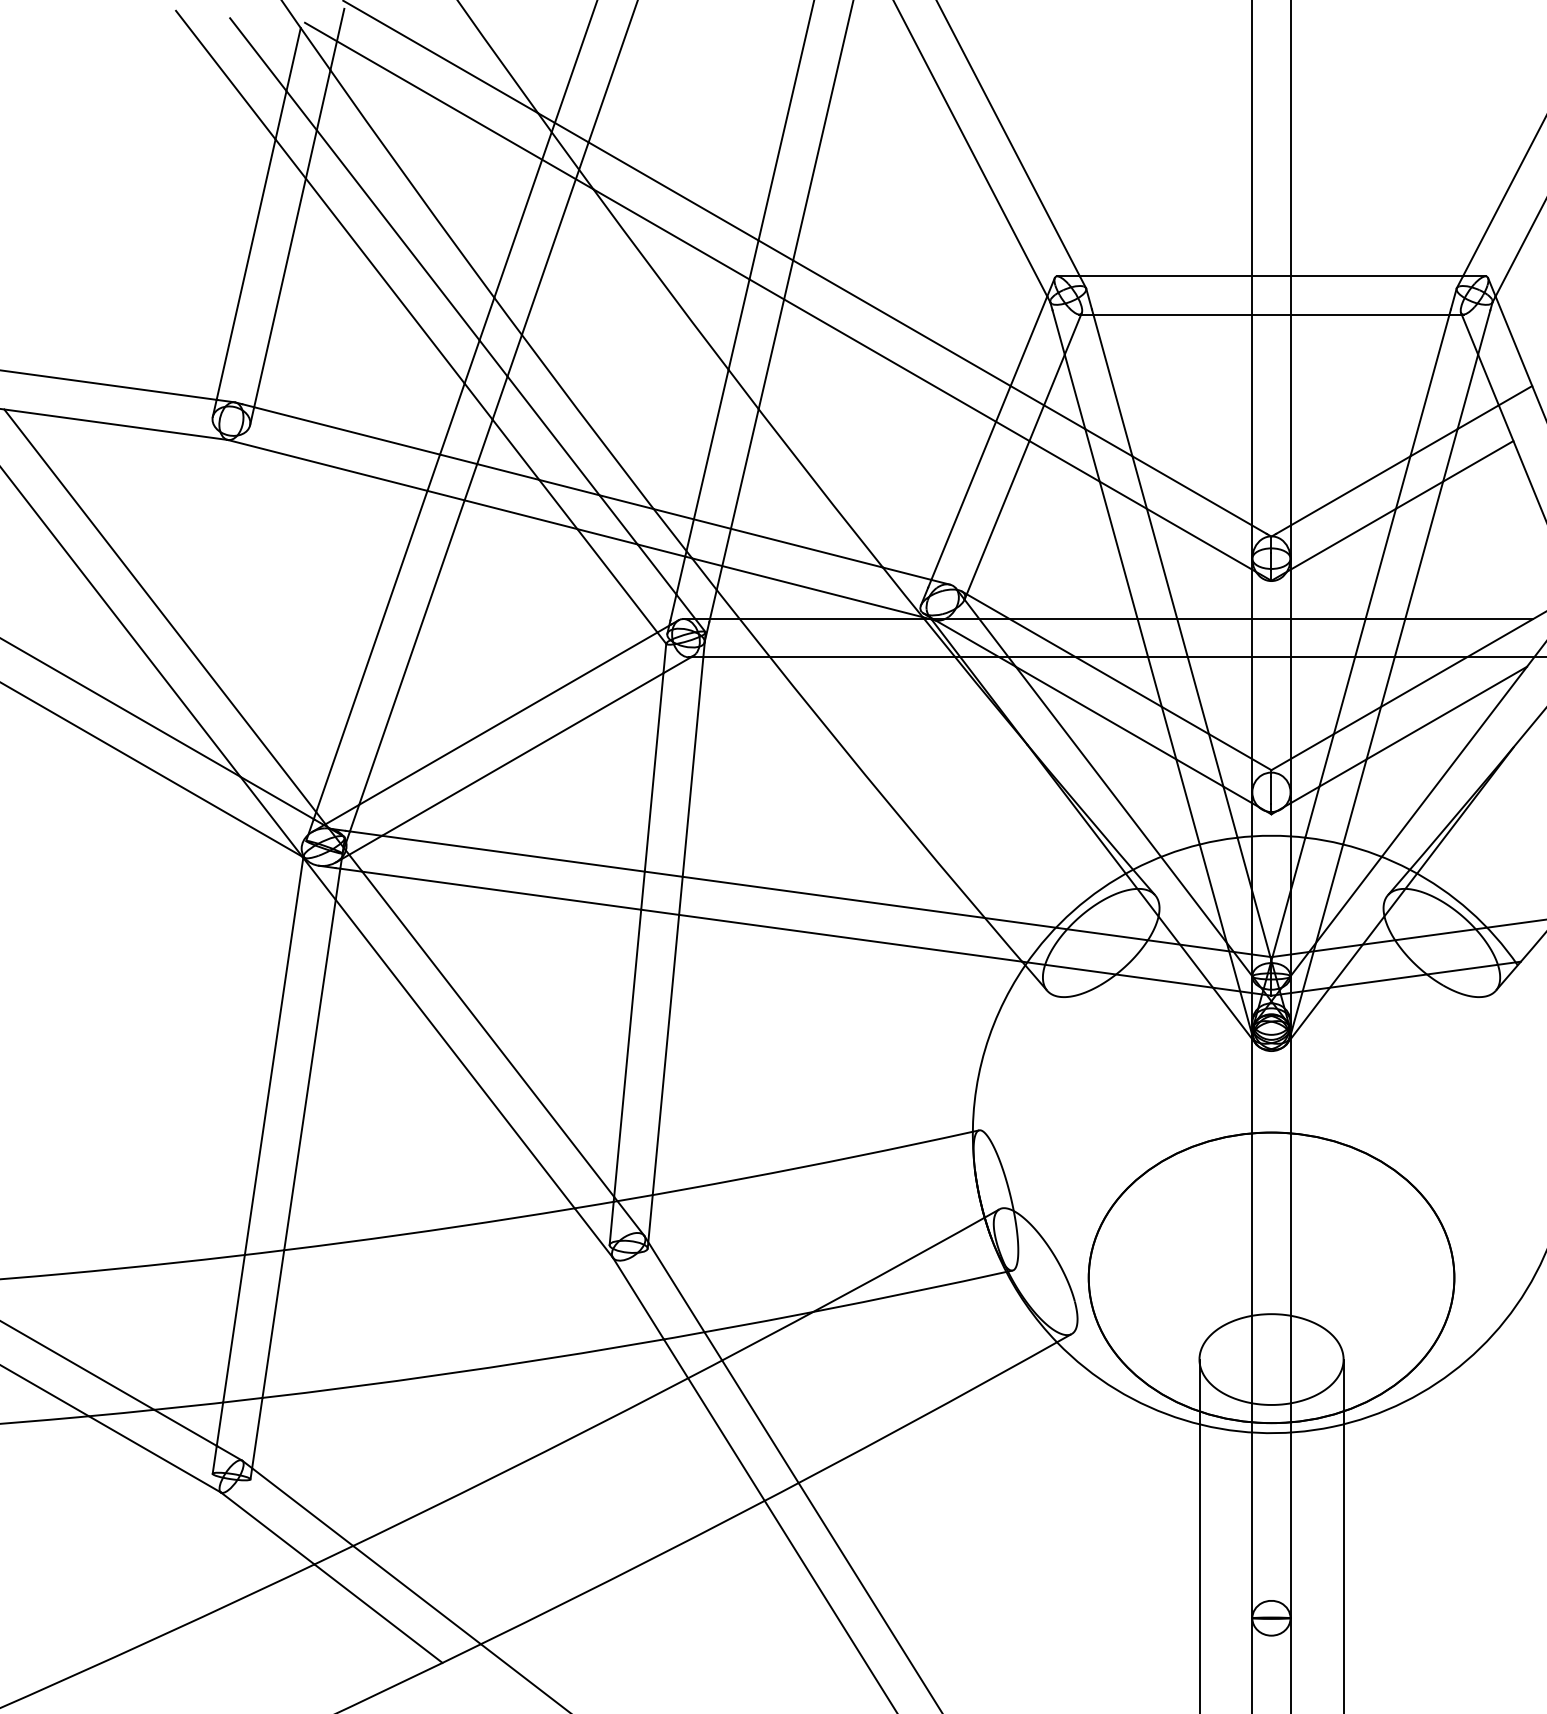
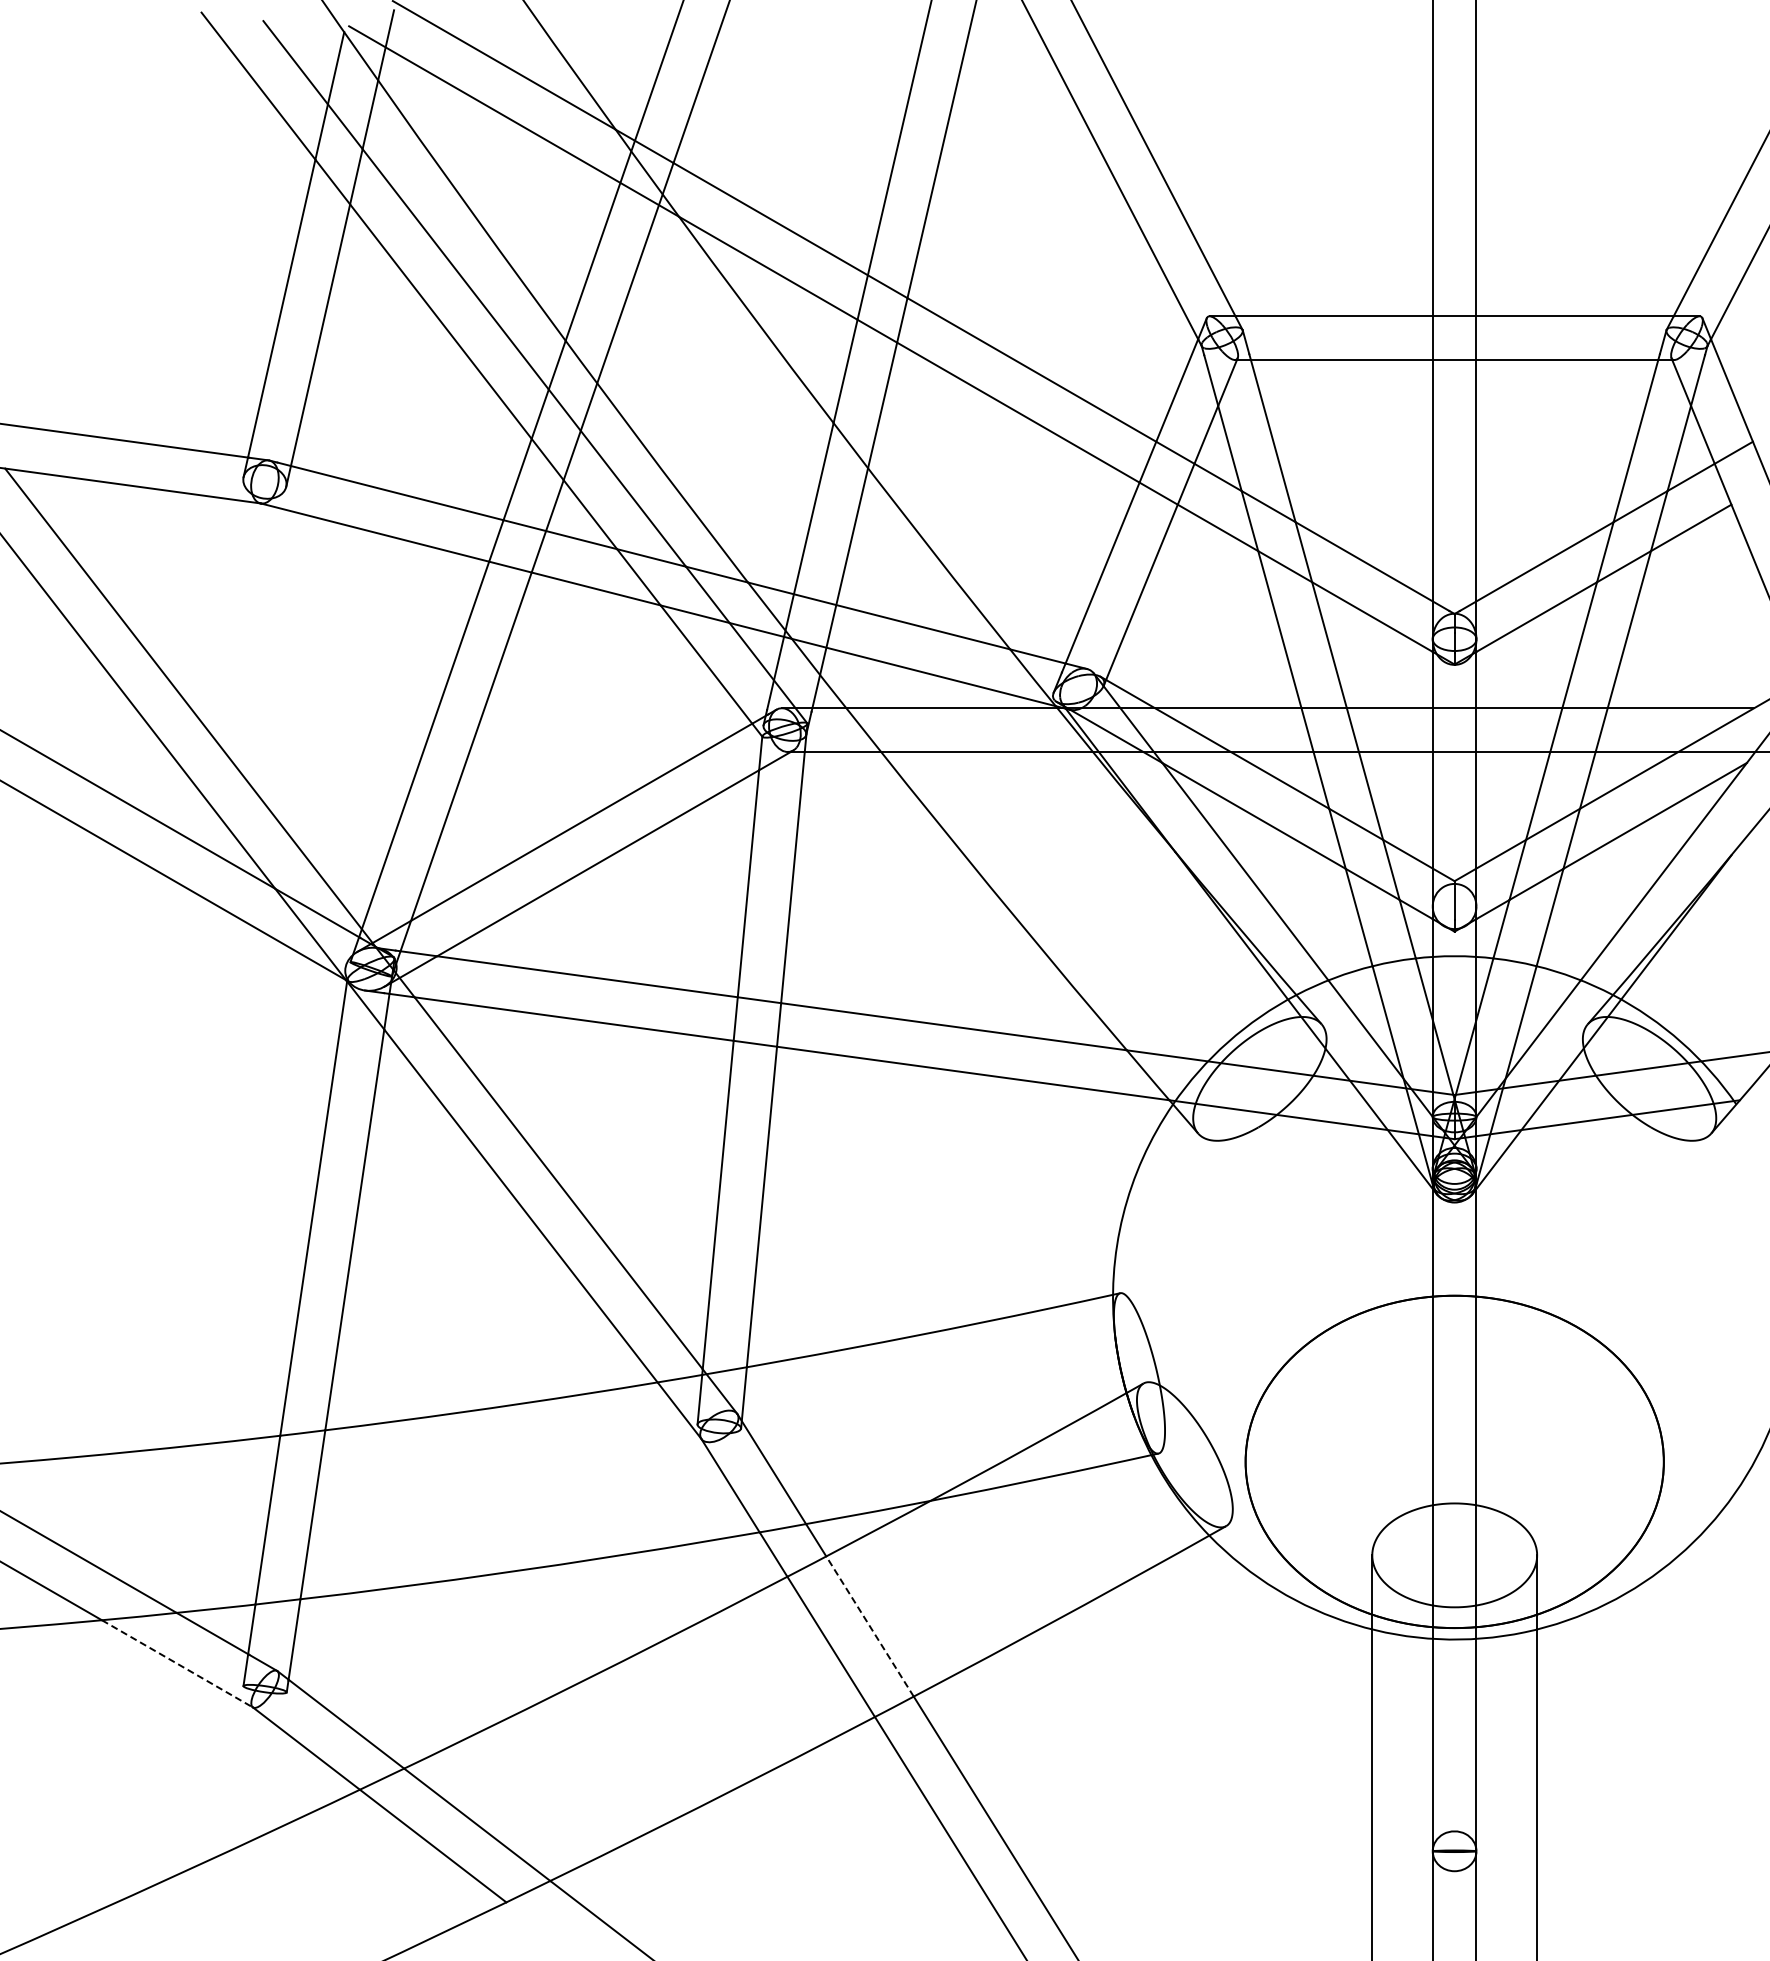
line: (760, 1421) -> (870, 1626), solid -> dashed
line: (155, 1454) -> (177, 1664), solid -> dashed

